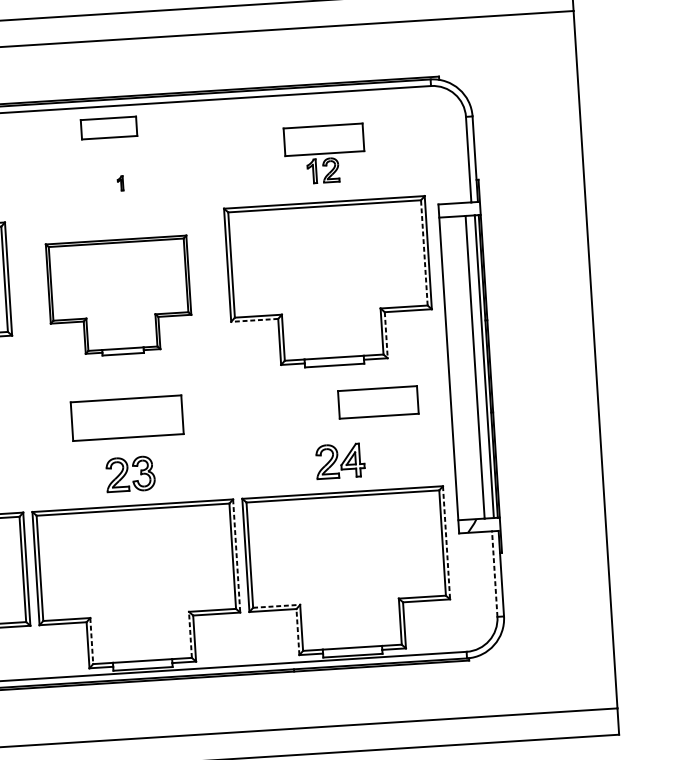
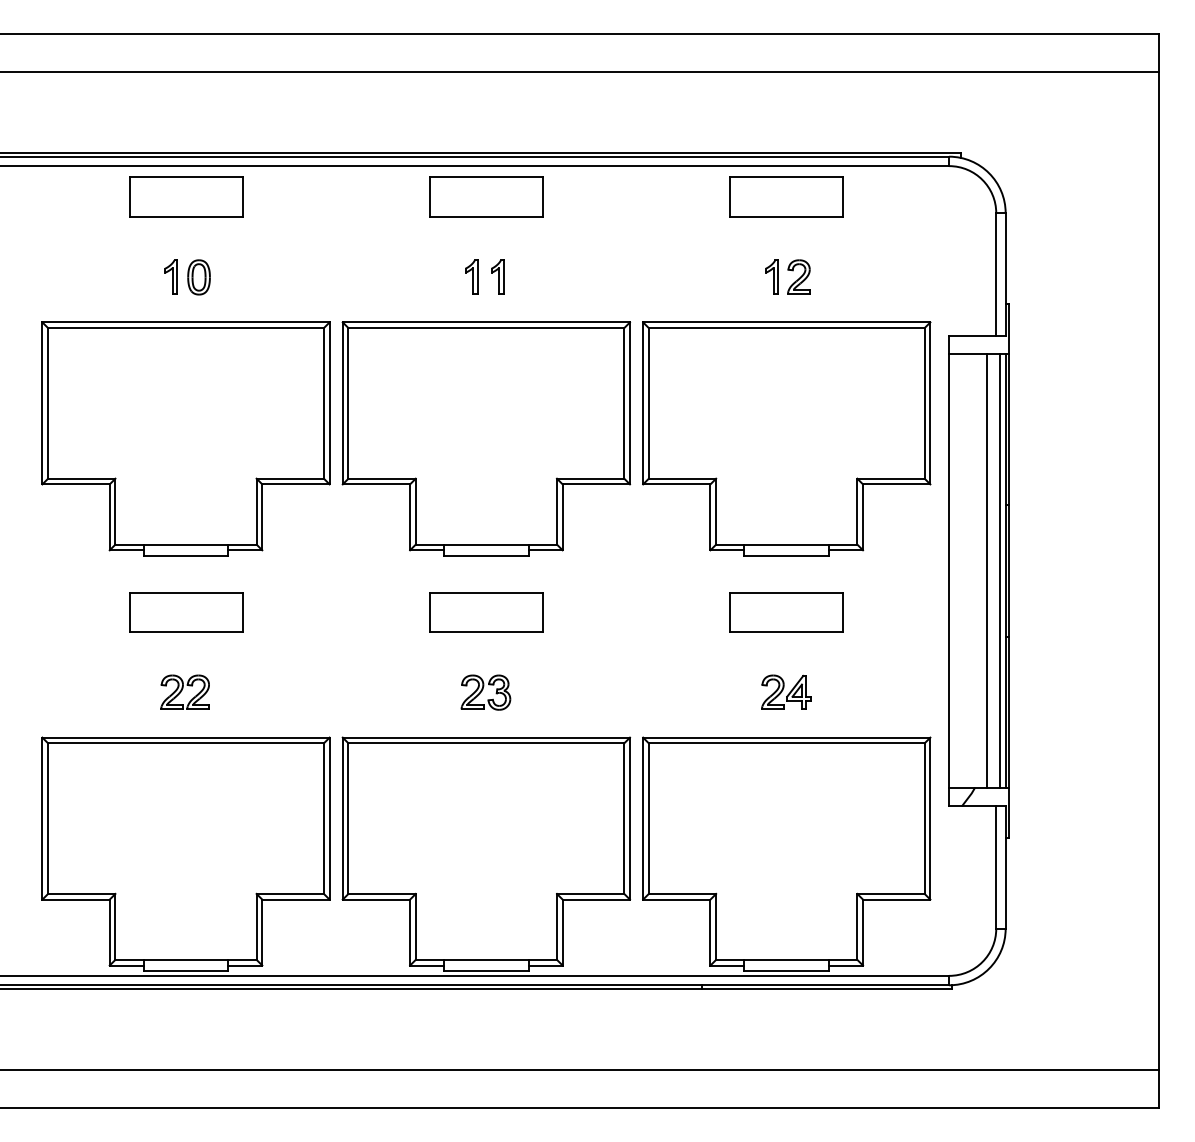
part: (109, 127) -> (486, 196), size x1.43
part: (323, 139) -> (786, 196), moved
part: (120, 183) -> (497, 276), size x1.67
part: (102, 184) -> (471, 276), added
line: (424, 252) -> (924, 402), dashed -> solid
part: (119, 296) -> (486, 438), size x1.43
line: (254, 320) -> (676, 484), dashed -> solid
line: (386, 335) -> (863, 517), dashed -> solid
part: (378, 402) -> (786, 612), moved
part: (127, 418) -> (486, 612), size x0.71
part: (340, 460) -> (786, 691), size x0.71
part: (130, 474) -> (485, 692), size x0.71
line: (446, 542) -> (930, 818), dashed -> solid
line: (236, 555) -> (629, 818), dashed -> solid
line: (494, 574) -> (996, 867), dashed -> solid
line: (276, 606) -> (682, 893), dashed -> solid
line: (297, 632) -> (710, 932), dashed -> solid
line: (190, 634) -> (557, 926), dashed -> solid
line: (91, 640) -> (415, 926), dashed -> solid

